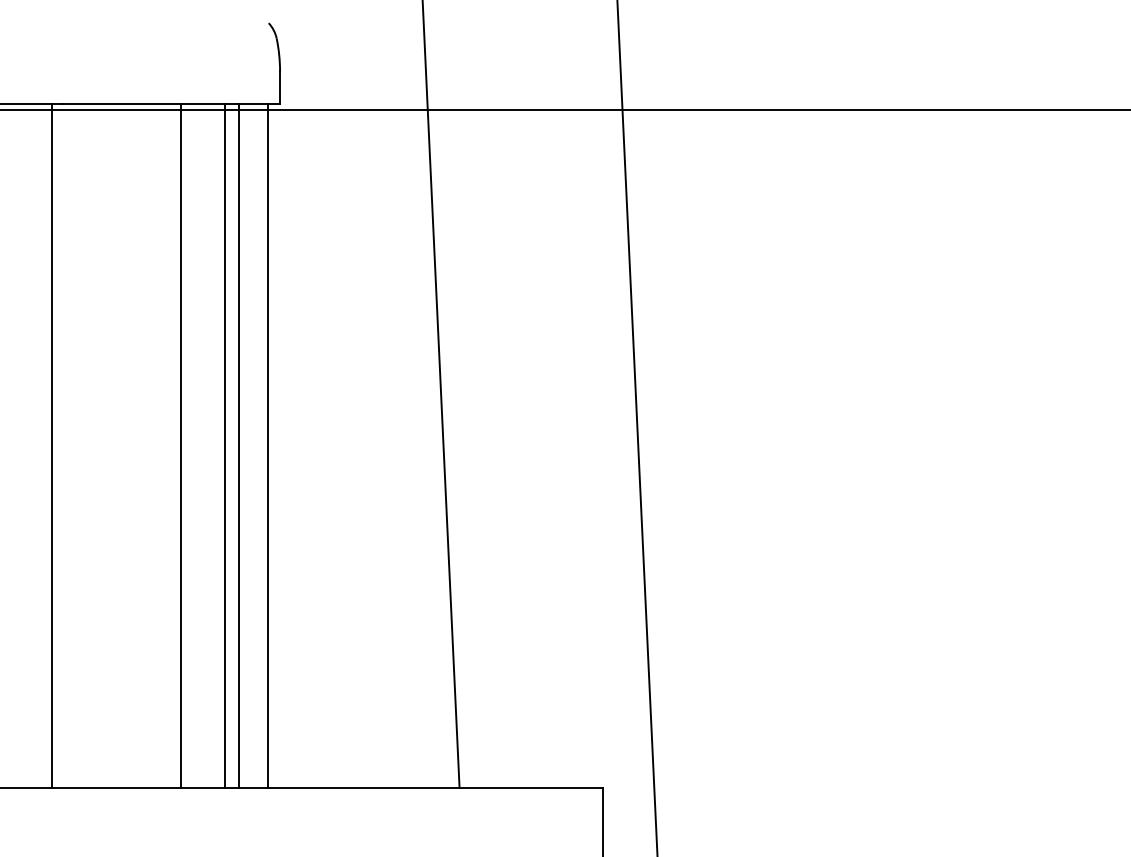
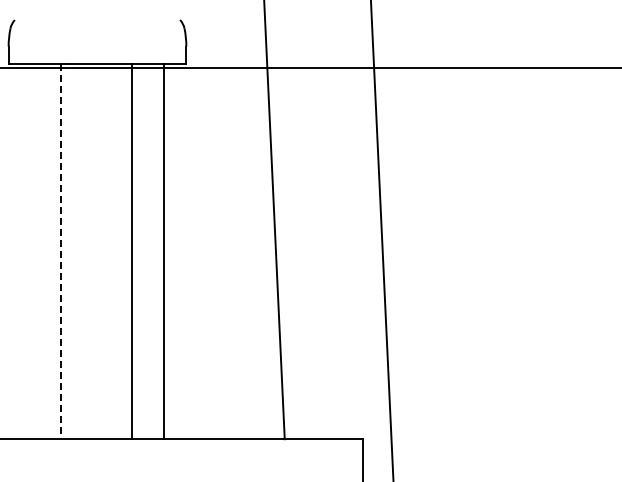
line: (223, 445) -> (155, 251), removed
line: (267, 445) -> (179, 251), removed
line: (52, 447) -> (61, 252), solid -> dashed

